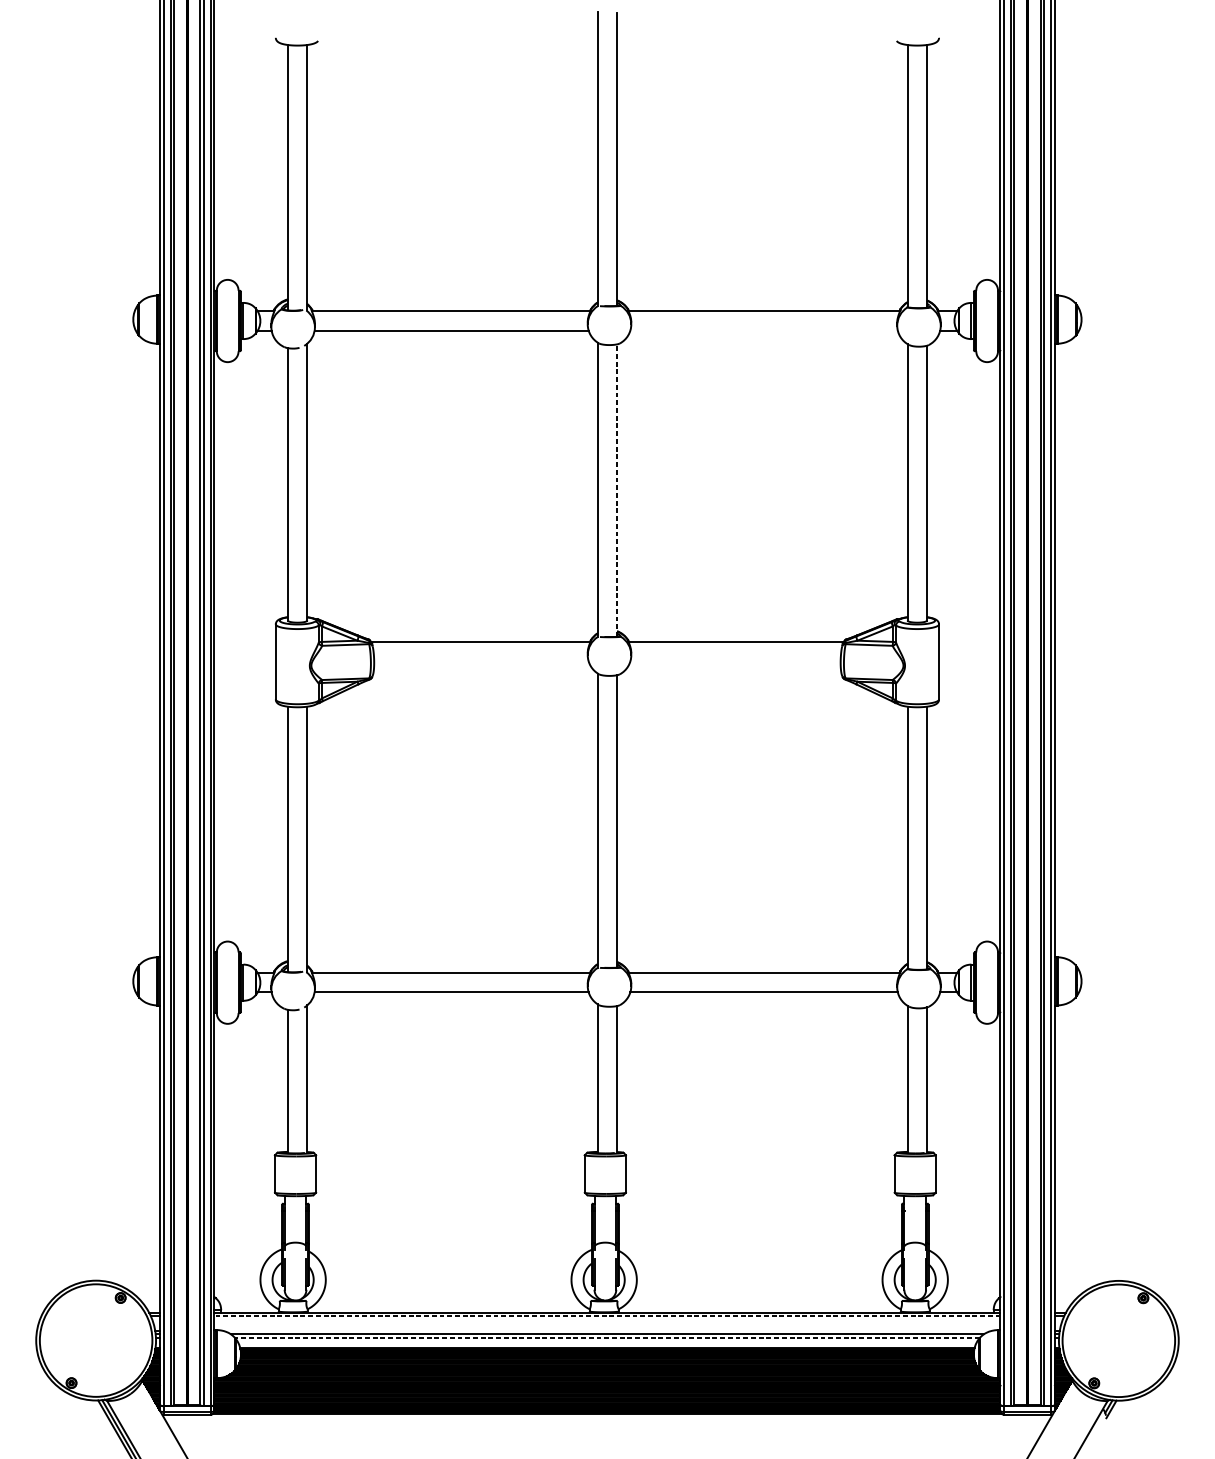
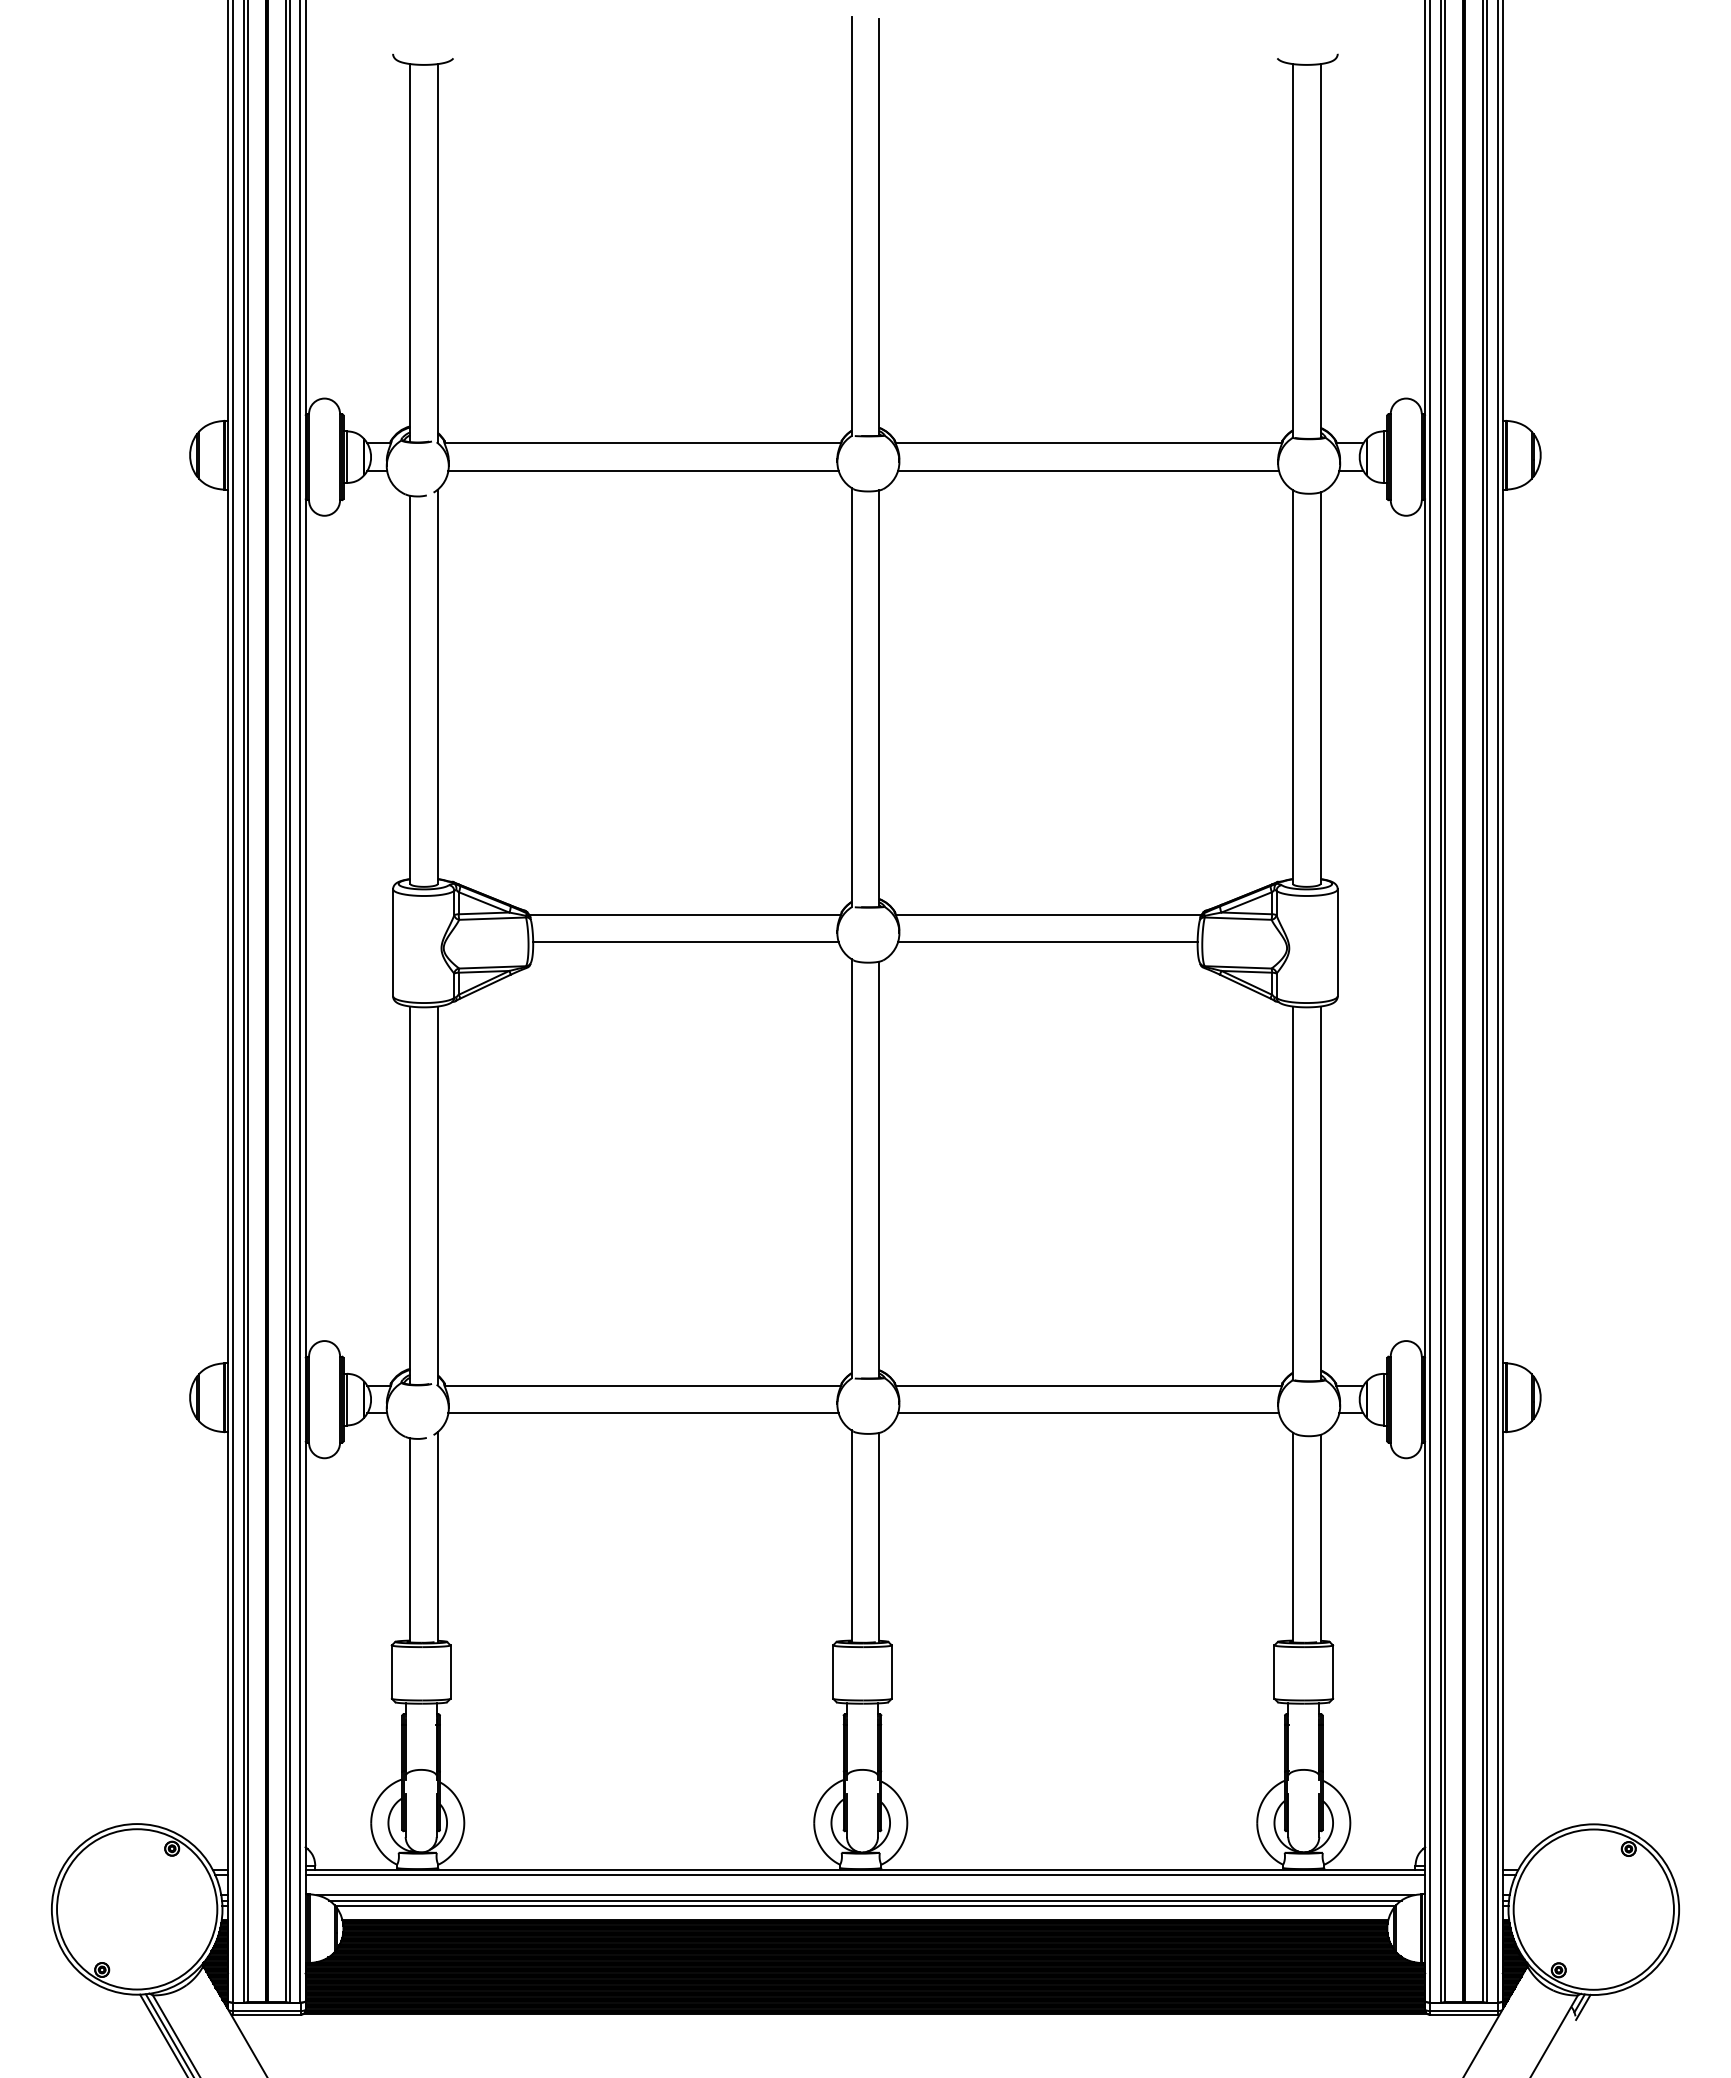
line: (764, 330) -> (1088, 470), added
line: (617, 490) -> (879, 698), dashed -> solid
line: (481, 661) -> (685, 942), added
line: (735, 661) -> (1047, 942), added
line: (607, 1316) -> (865, 1874), dashed -> solid
line: (607, 1330) -> (865, 1895), added
line: (606, 1337) -> (864, 1905), dashed -> solid

